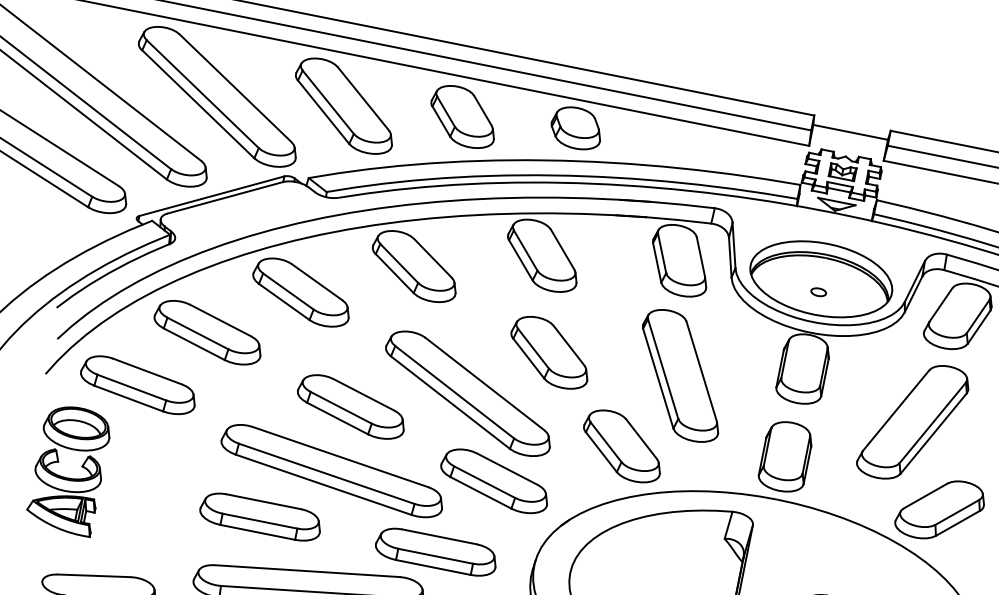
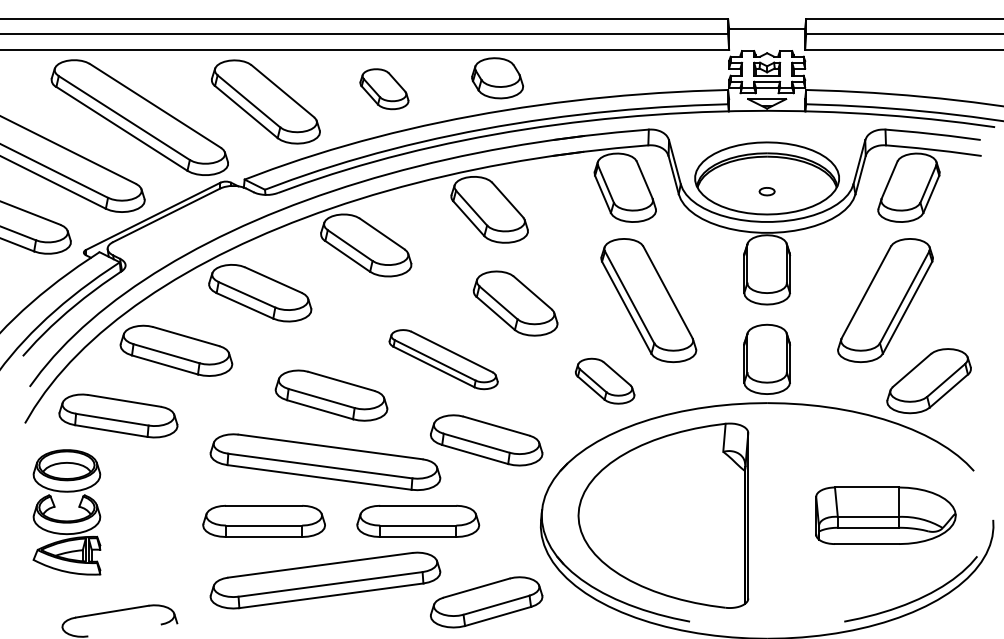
part: (463, 116) -> (384, 88), size x0.7
part: (468, 393) -> (443, 359), size x0.6
part: (622, 446) -> (604, 381), size x0.7
part: (436, 551) -> (418, 520), moved

